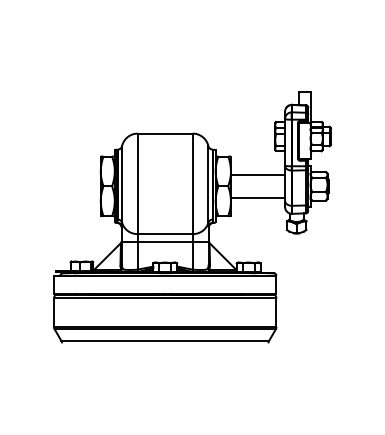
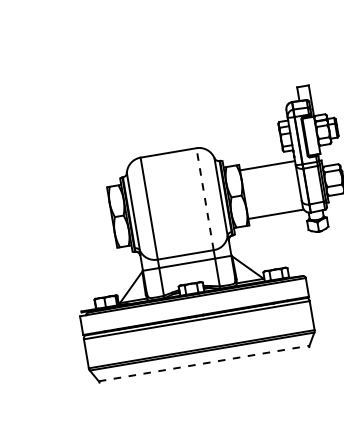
line: (257, 174) -> (266, 165), moved
line: (192, 183) -> (204, 198), solid -> dashed
line: (257, 197) -> (275, 214), moved
line: (165, 341) -> (204, 363), solid -> dashed

